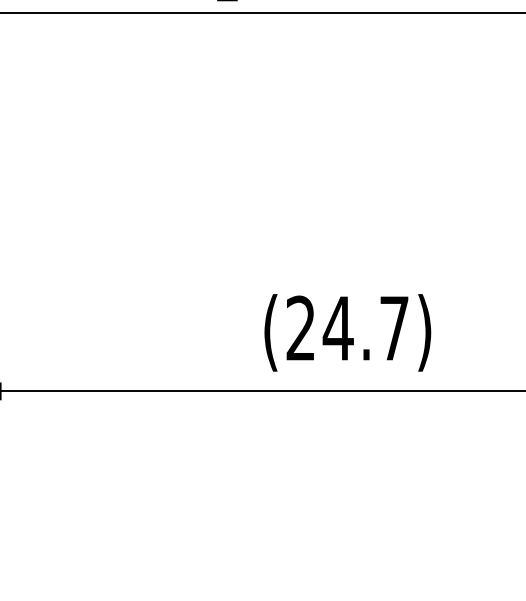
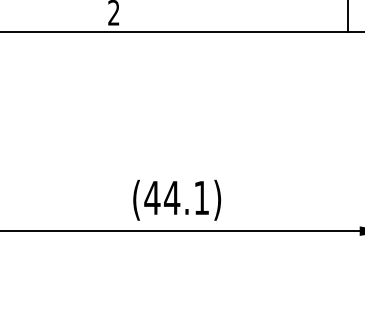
text: (346, 327) -> (176, 197), (24.7) -> (44.1)

